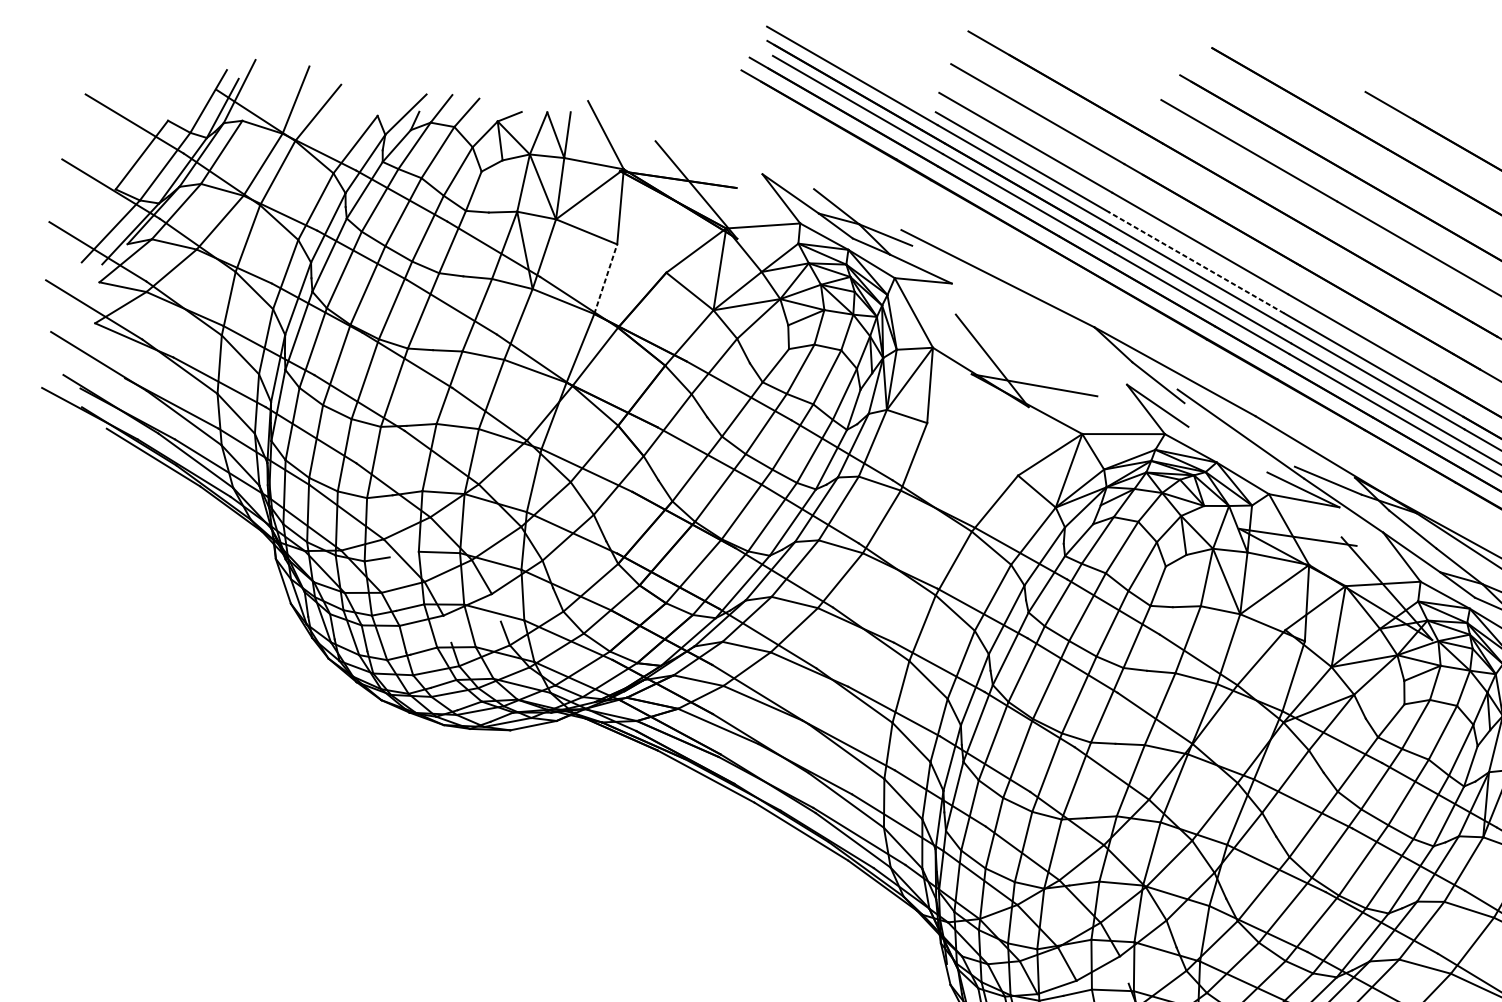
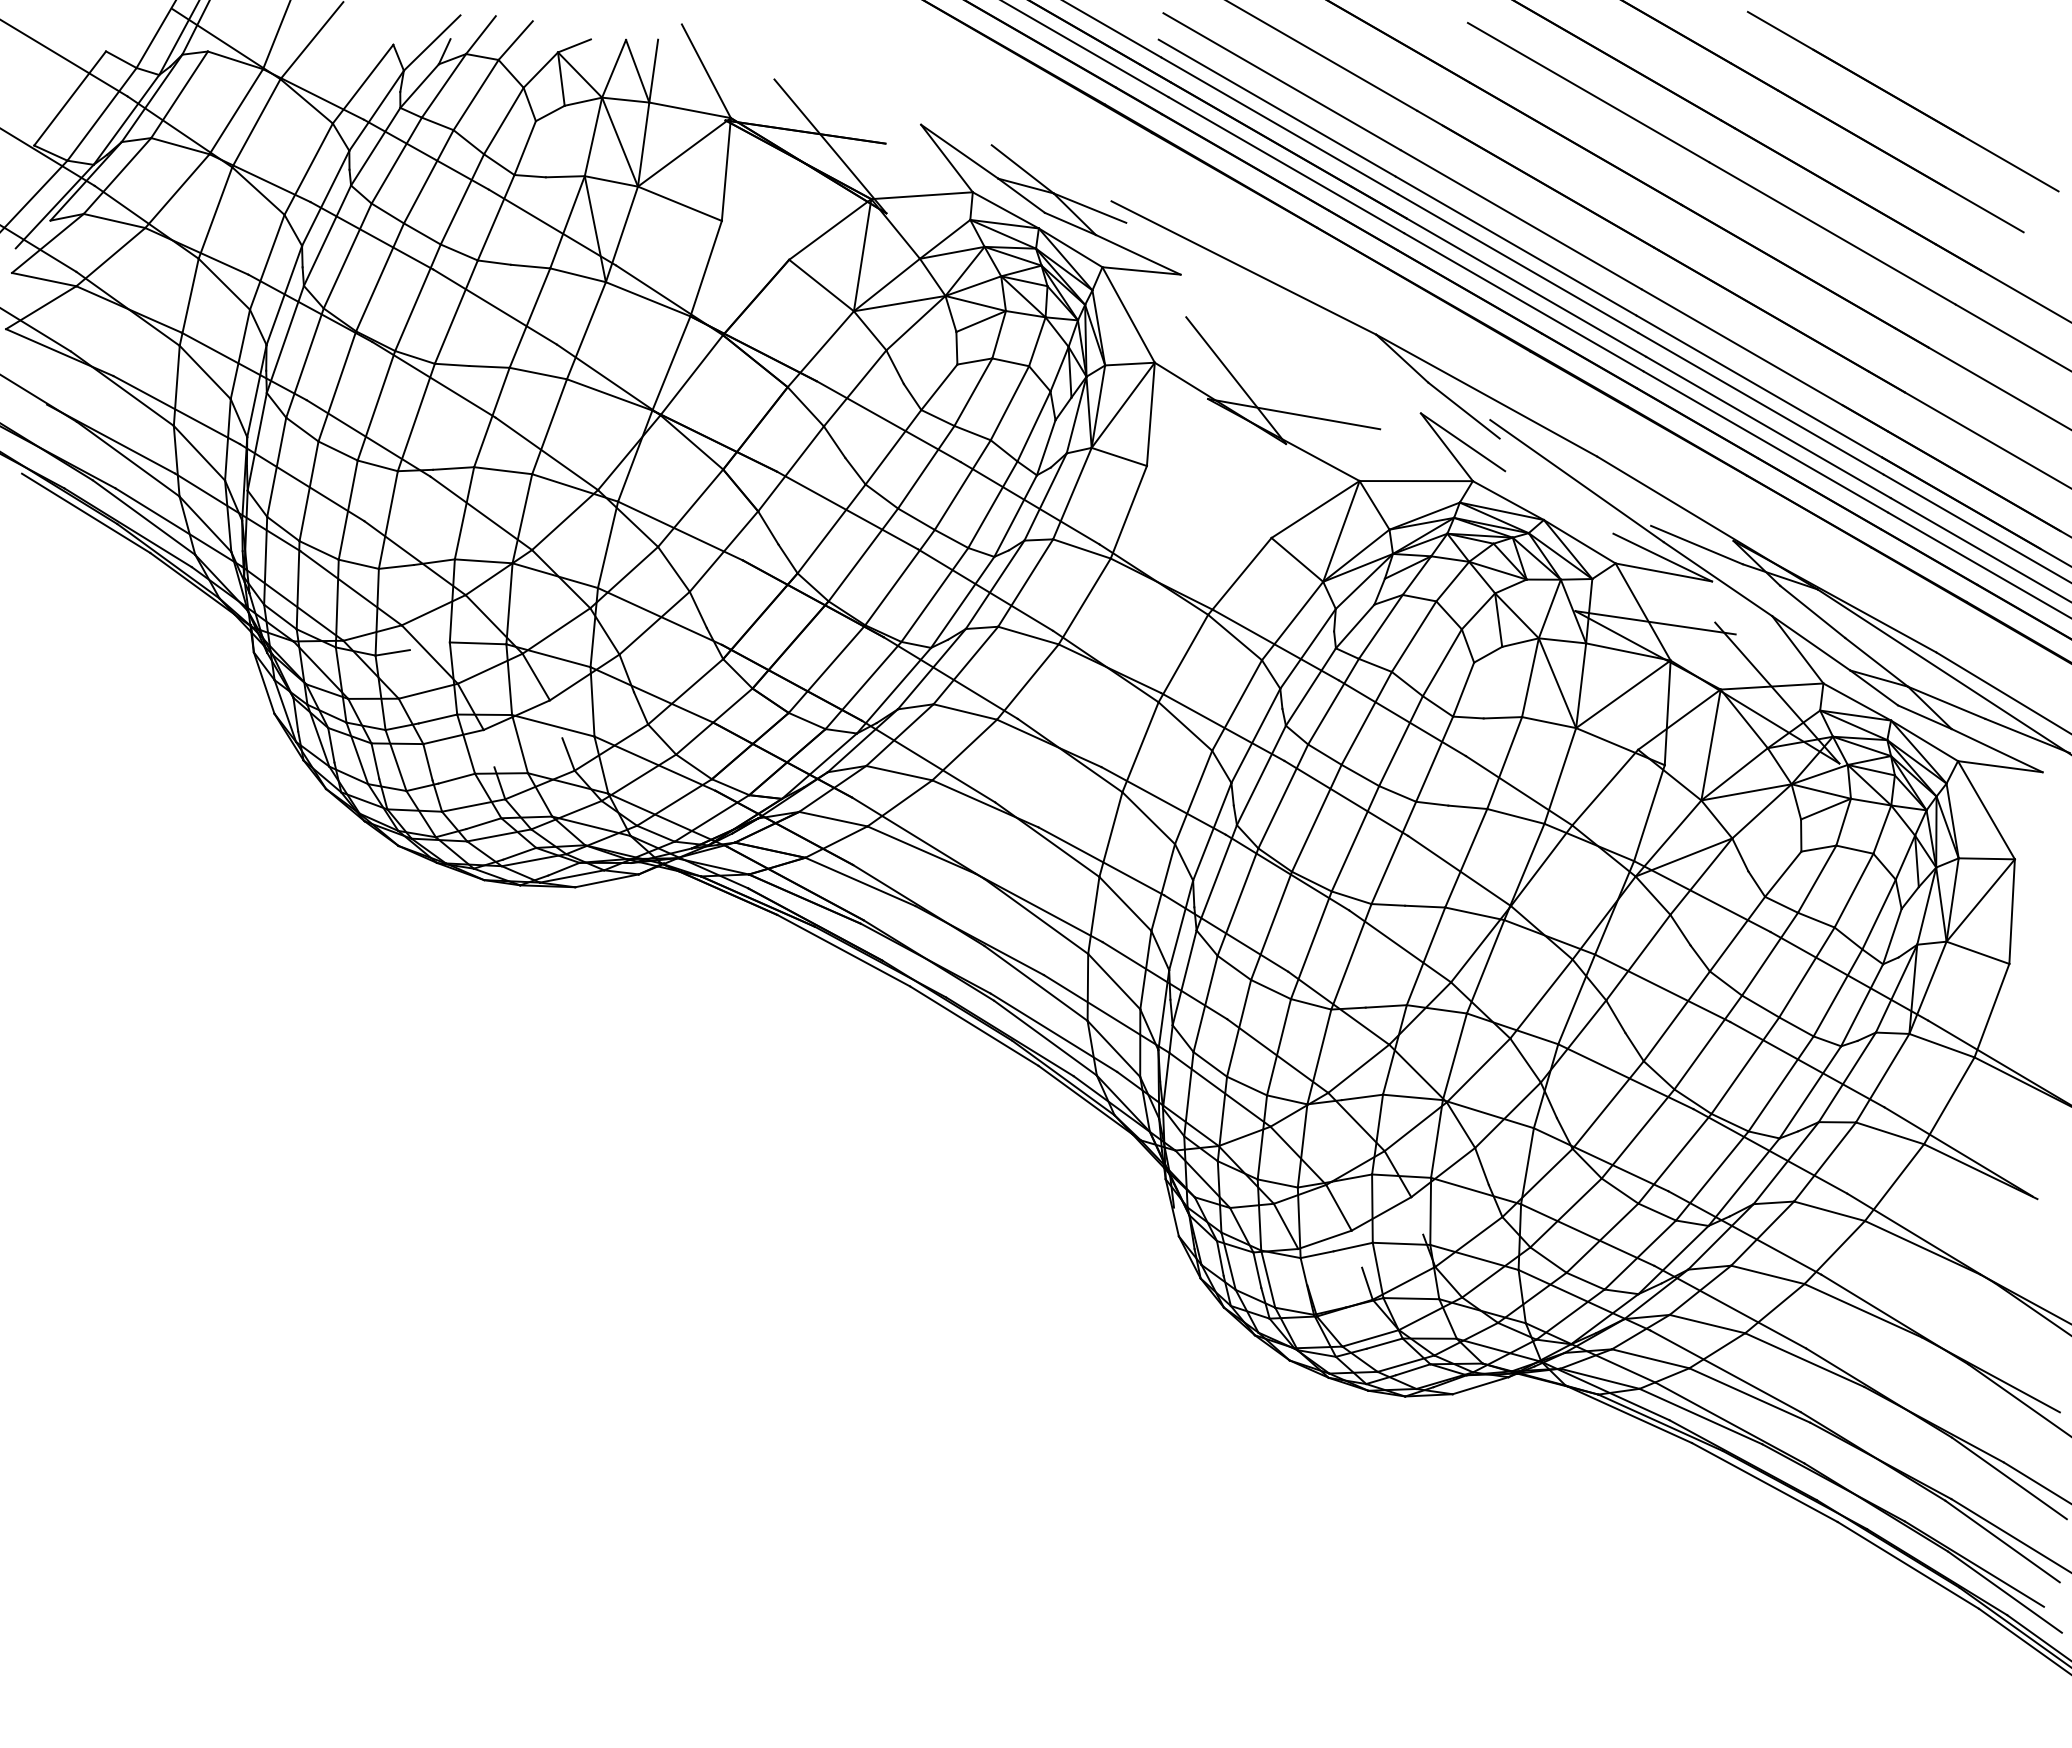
line: (1196, 262) -> (1515, 245), dashed -> solid
line: (606, 279) -> (706, 268), dashed -> solid

